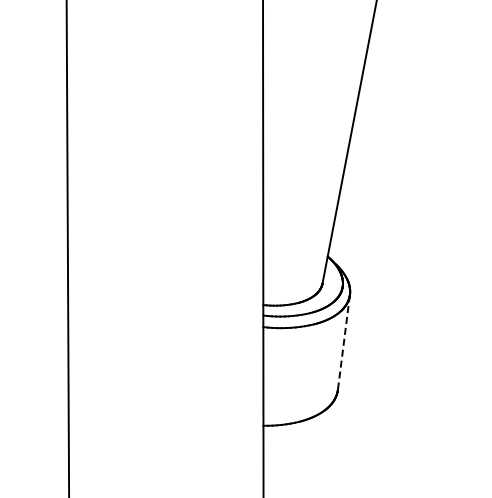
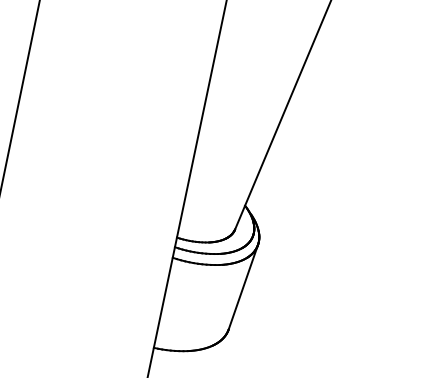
line: (343, 342) -> (242, 287), dashed -> solid

